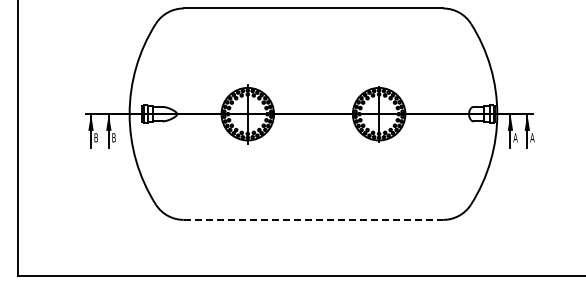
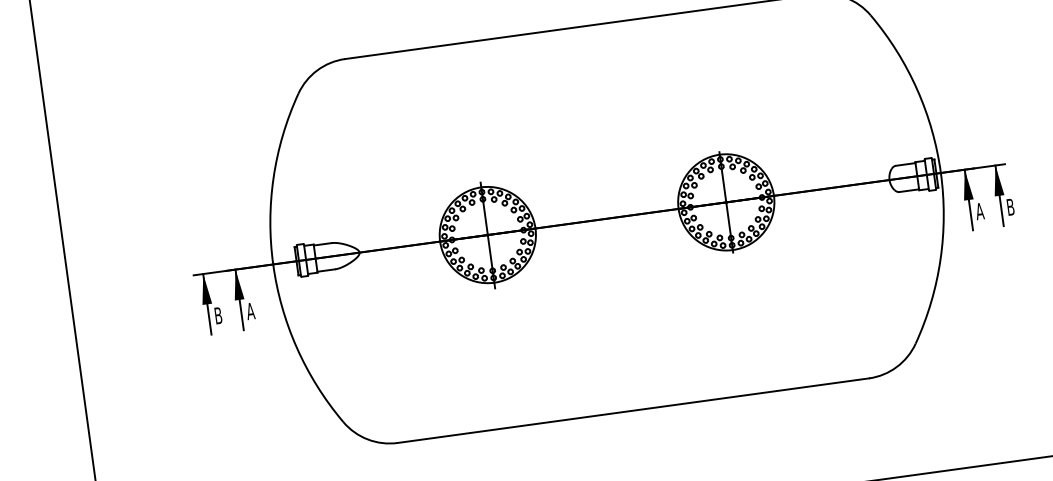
text: (113, 137) -> (249, 310), B -> A
text: (532, 137) -> (1010, 206), A -> B
line: (313, 219) -> (633, 409), dashed -> solid

